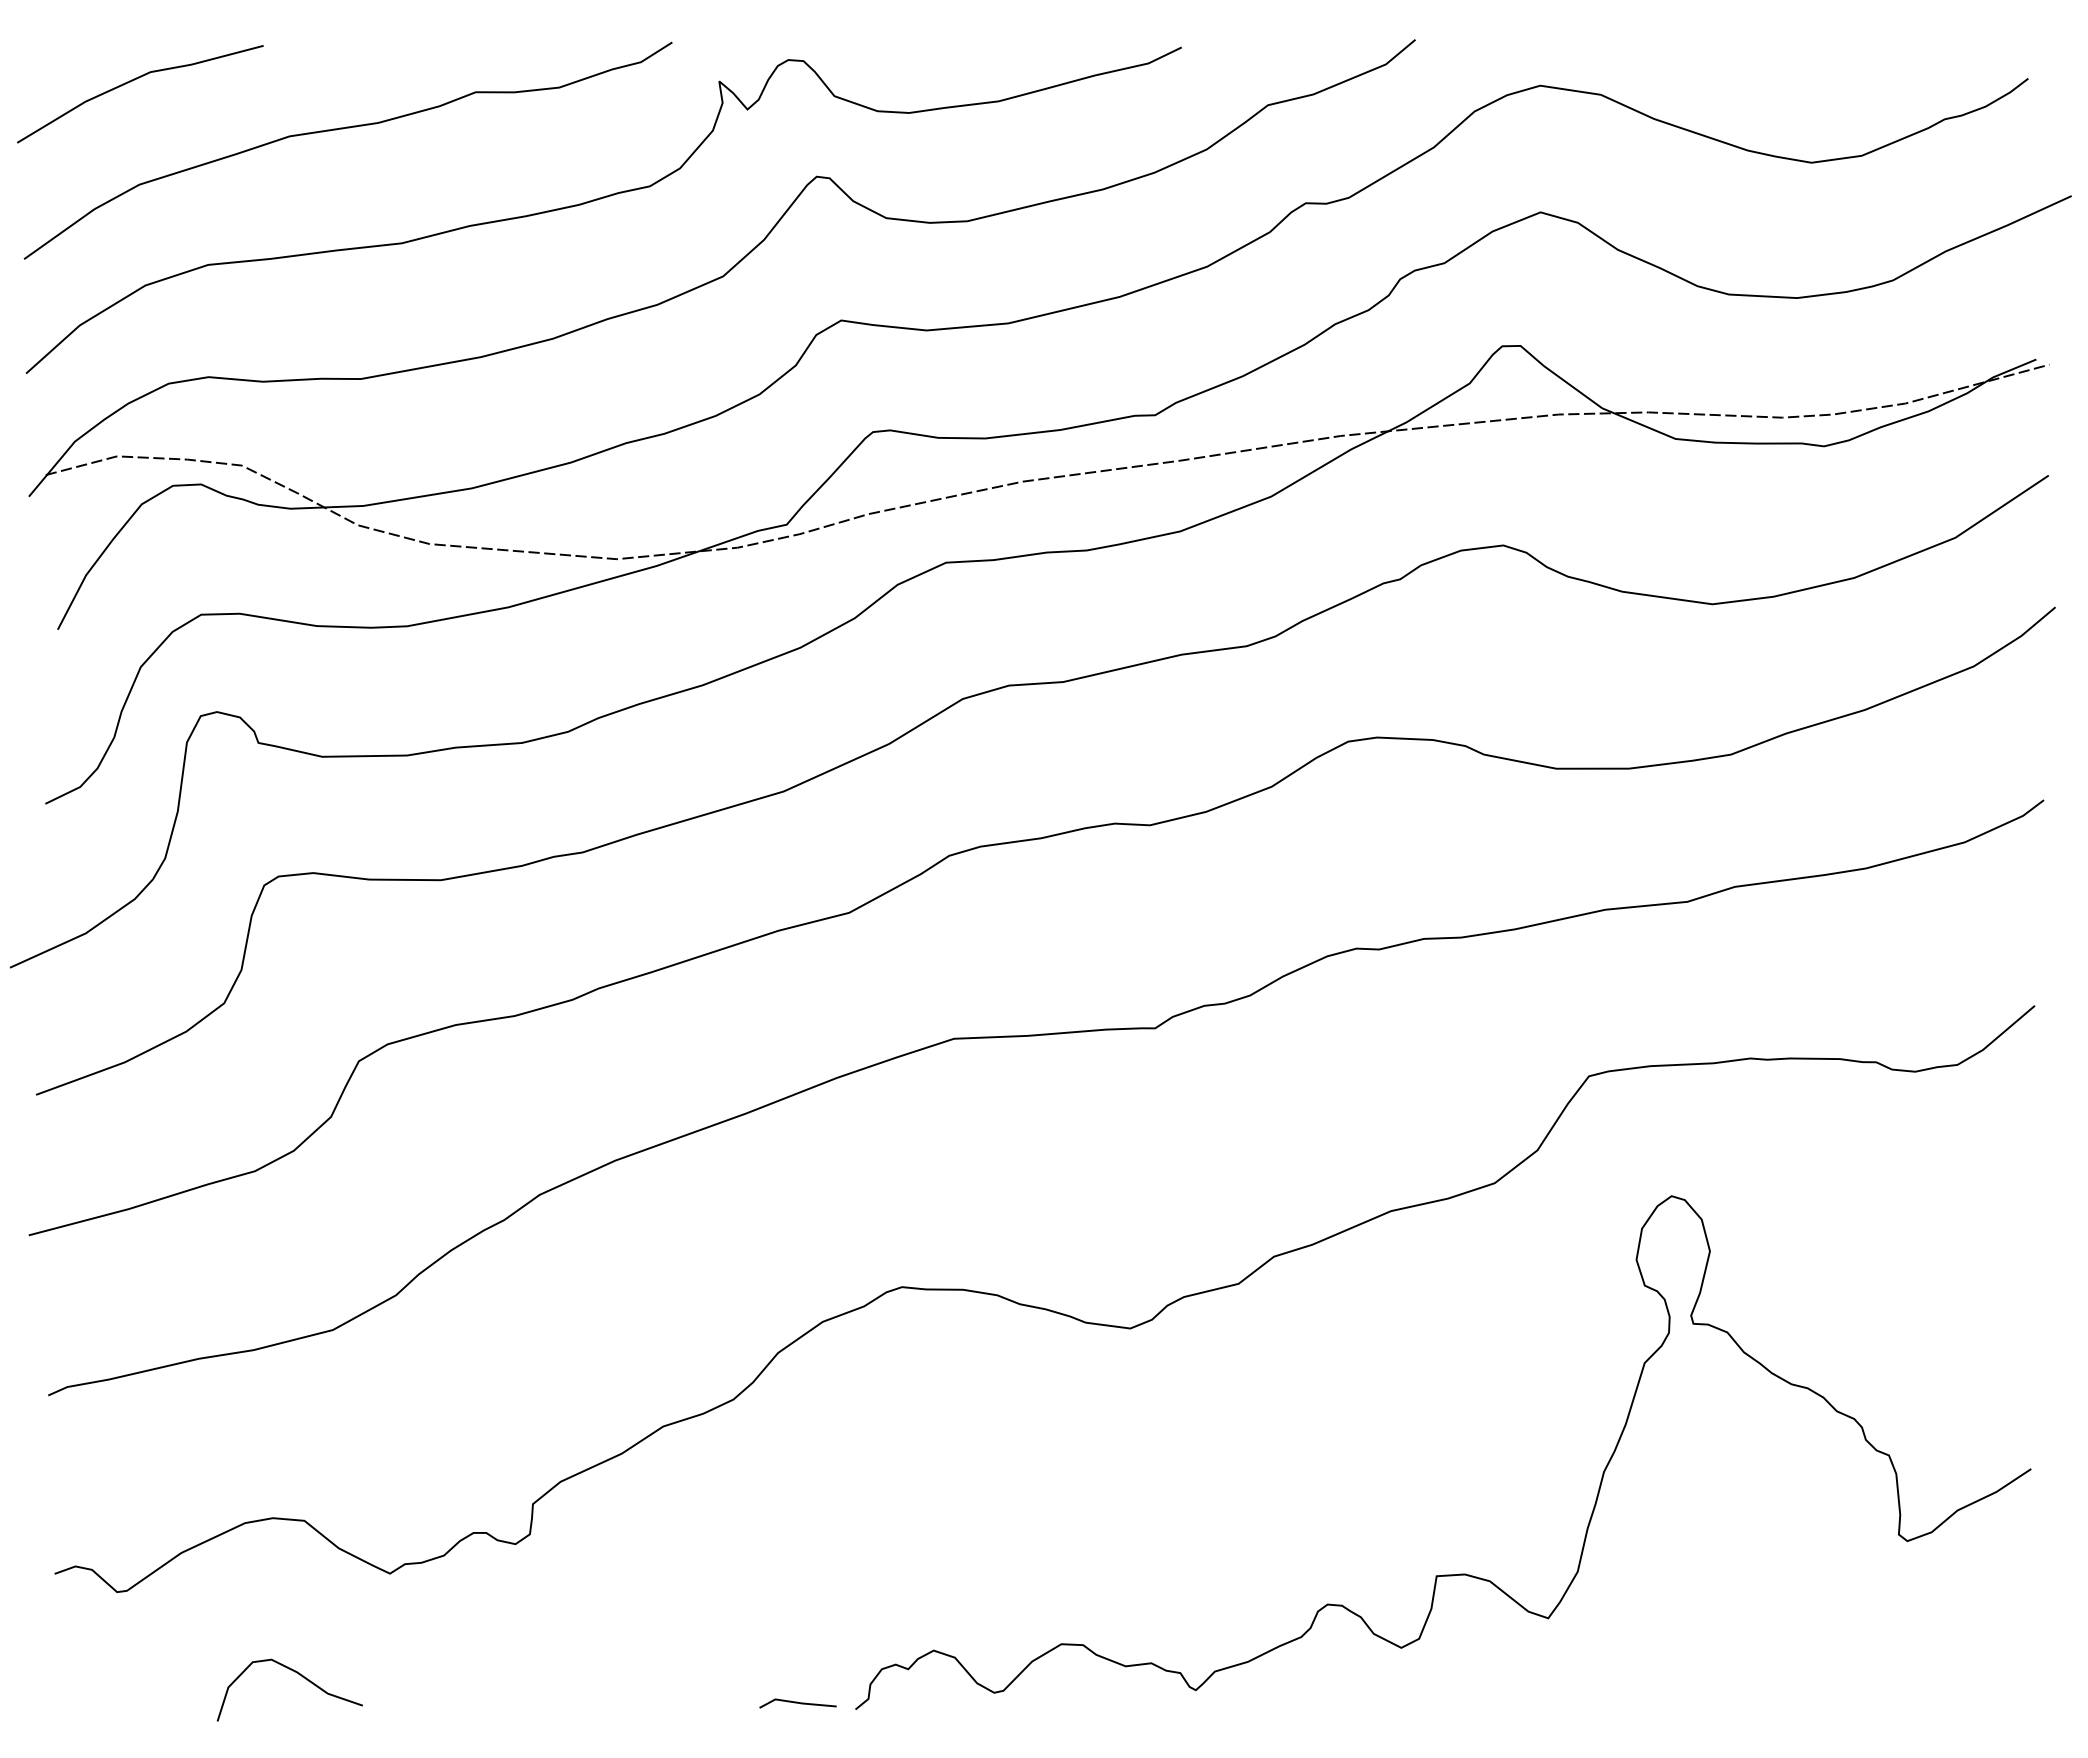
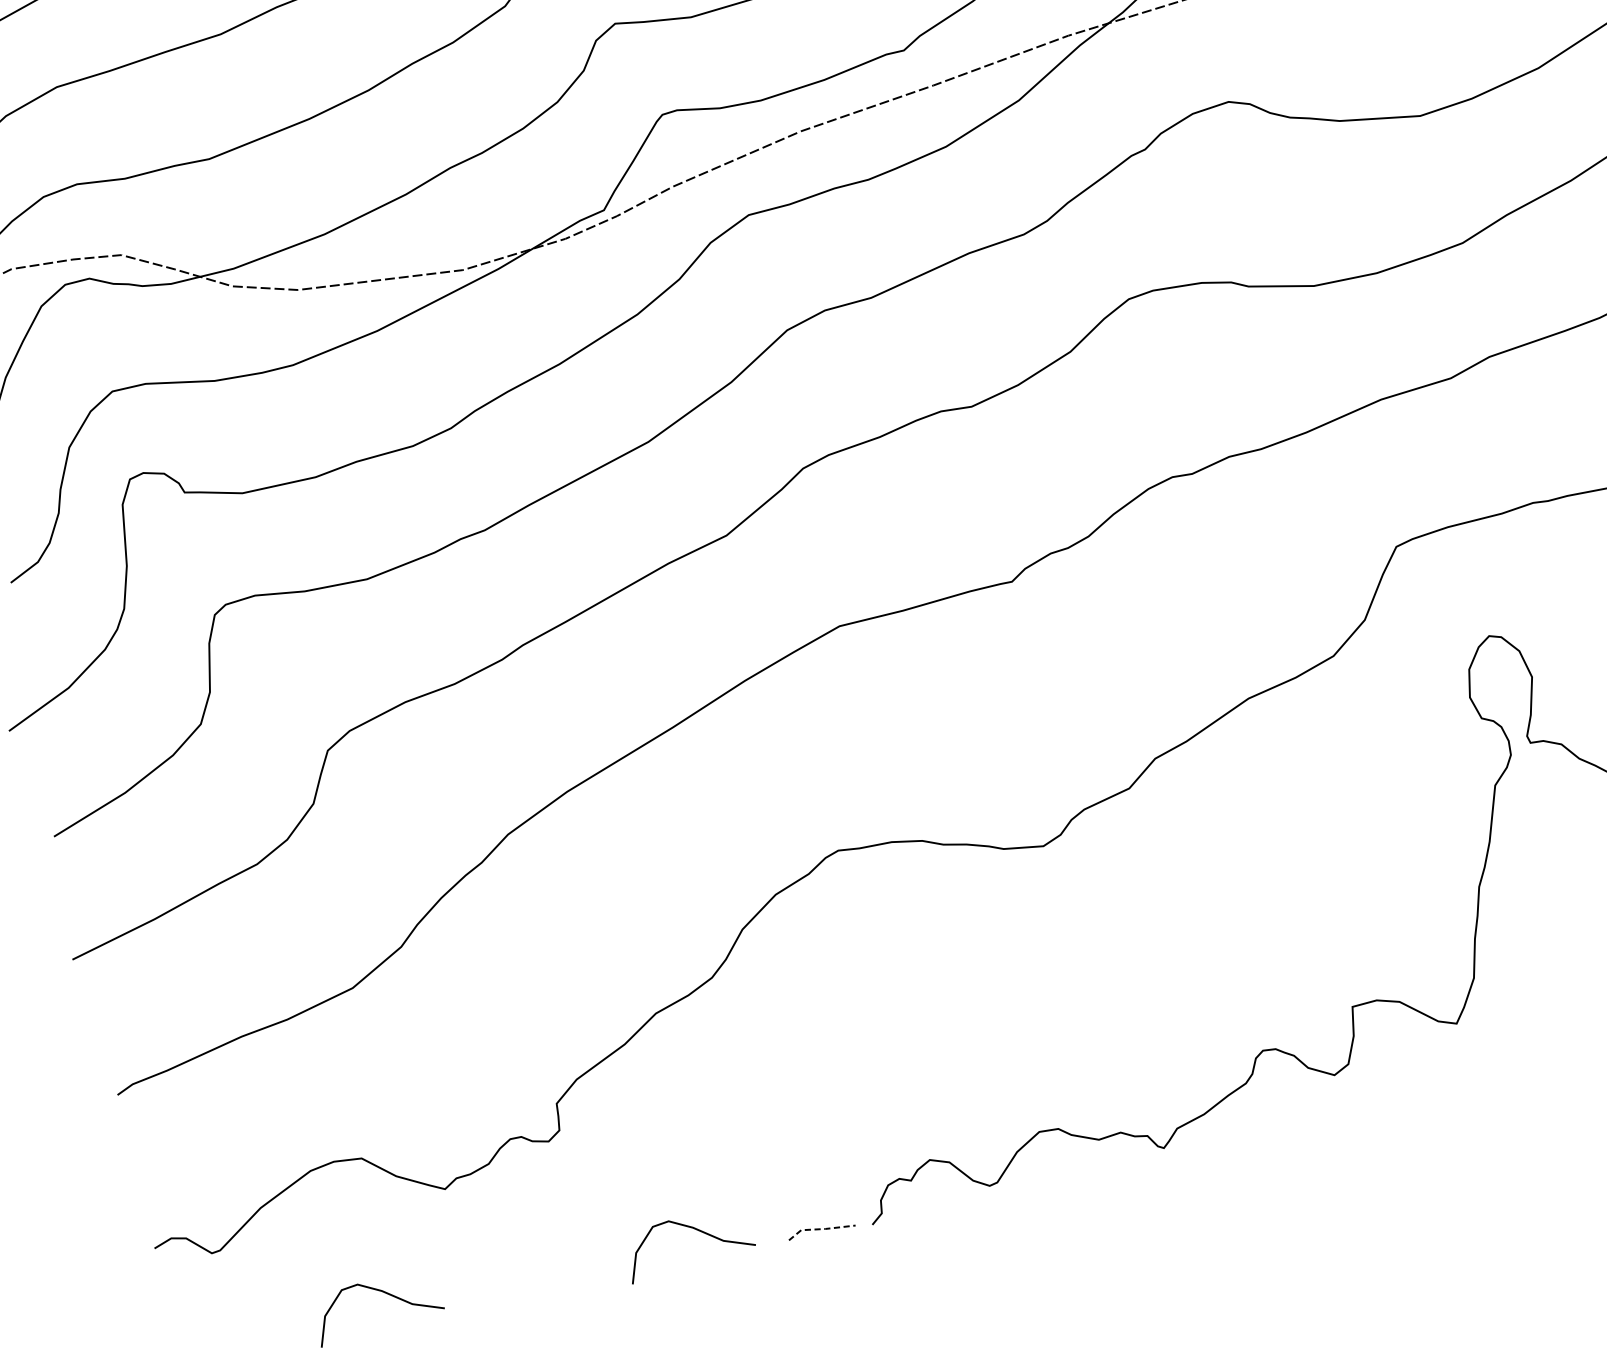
curve: (658, 1675) -> (695, 1230), added
line: (796, 1702) -> (820, 1229), solid -> dashed

